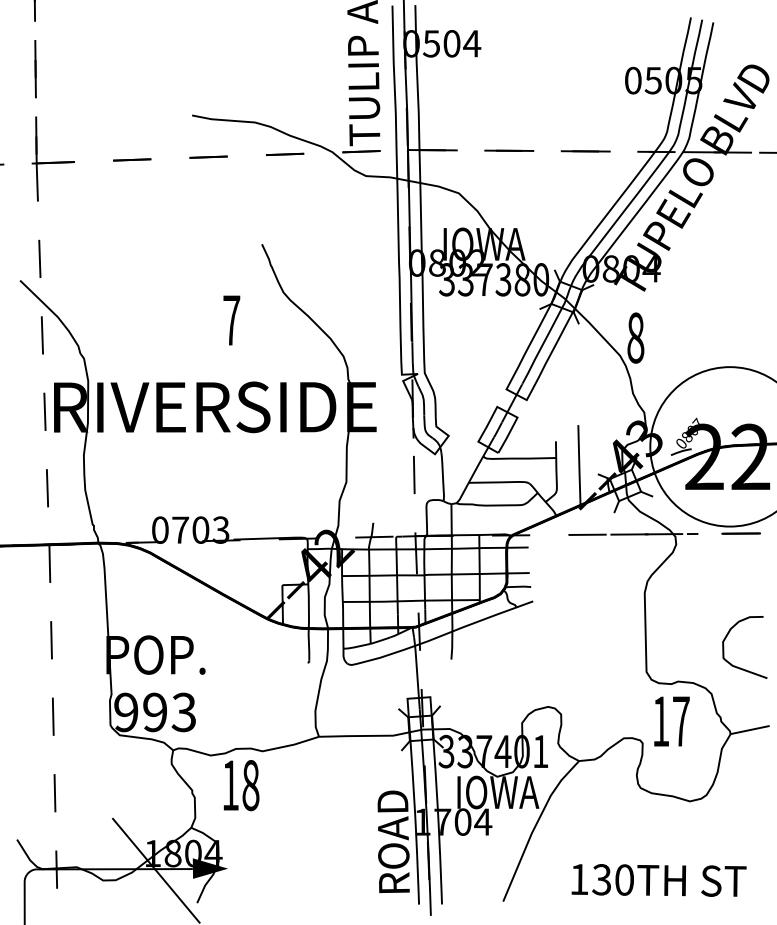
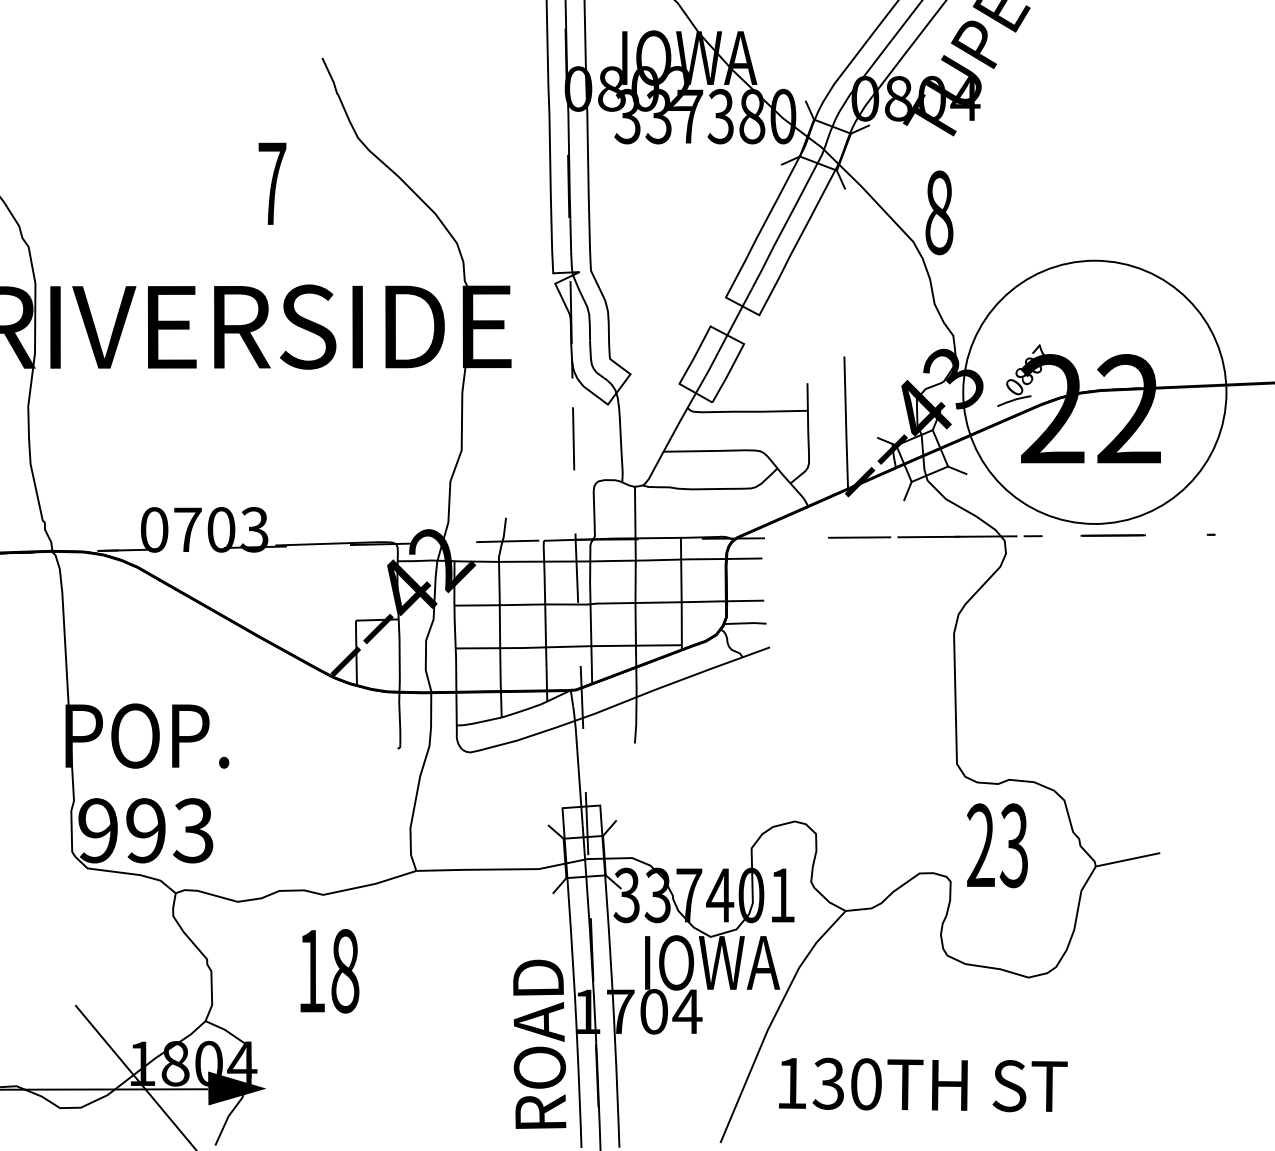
curve: (724, 647) -> (1085, 723), removed
text: (670, 721) -> (996, 845), 17 -> 23
text: (241, 785) -> (329, 971), moved
text: (658, 880) -> (922, 1085), moved

